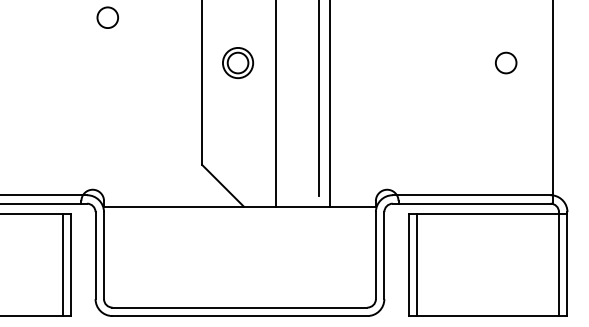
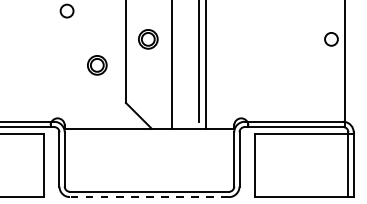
circle: (506, 63) -> (331, 39), moved
part: (156, 104) -> (97, 65), added
line: (61, 265) -> (38, 165), removed
line: (417, 265) -> (260, 165), removed
line: (239, 316) -> (149, 197), solid -> dashed

